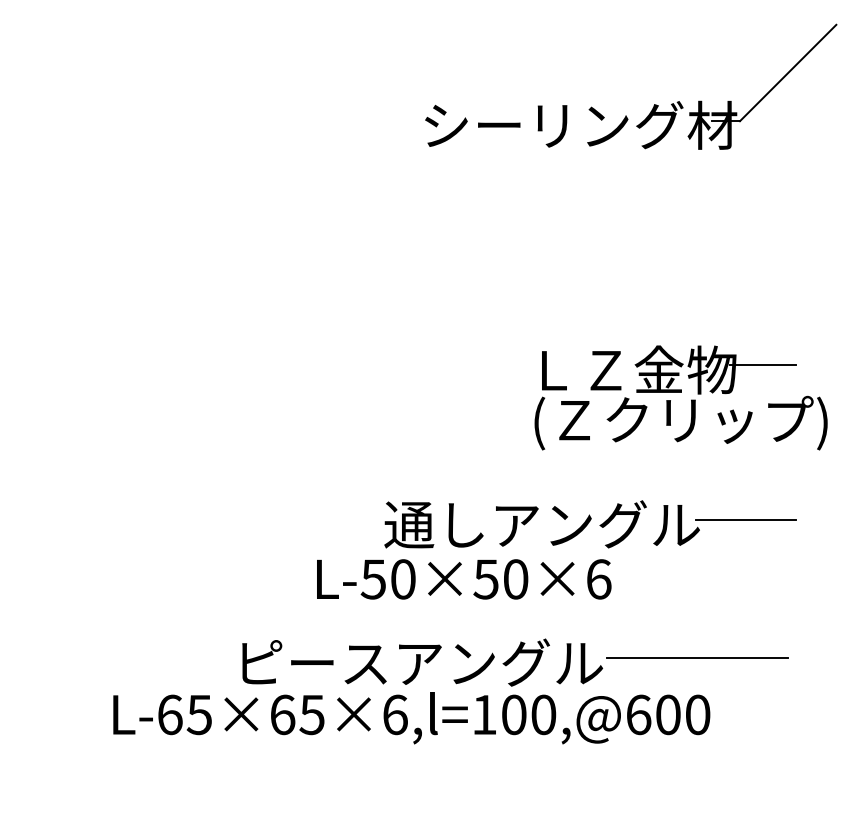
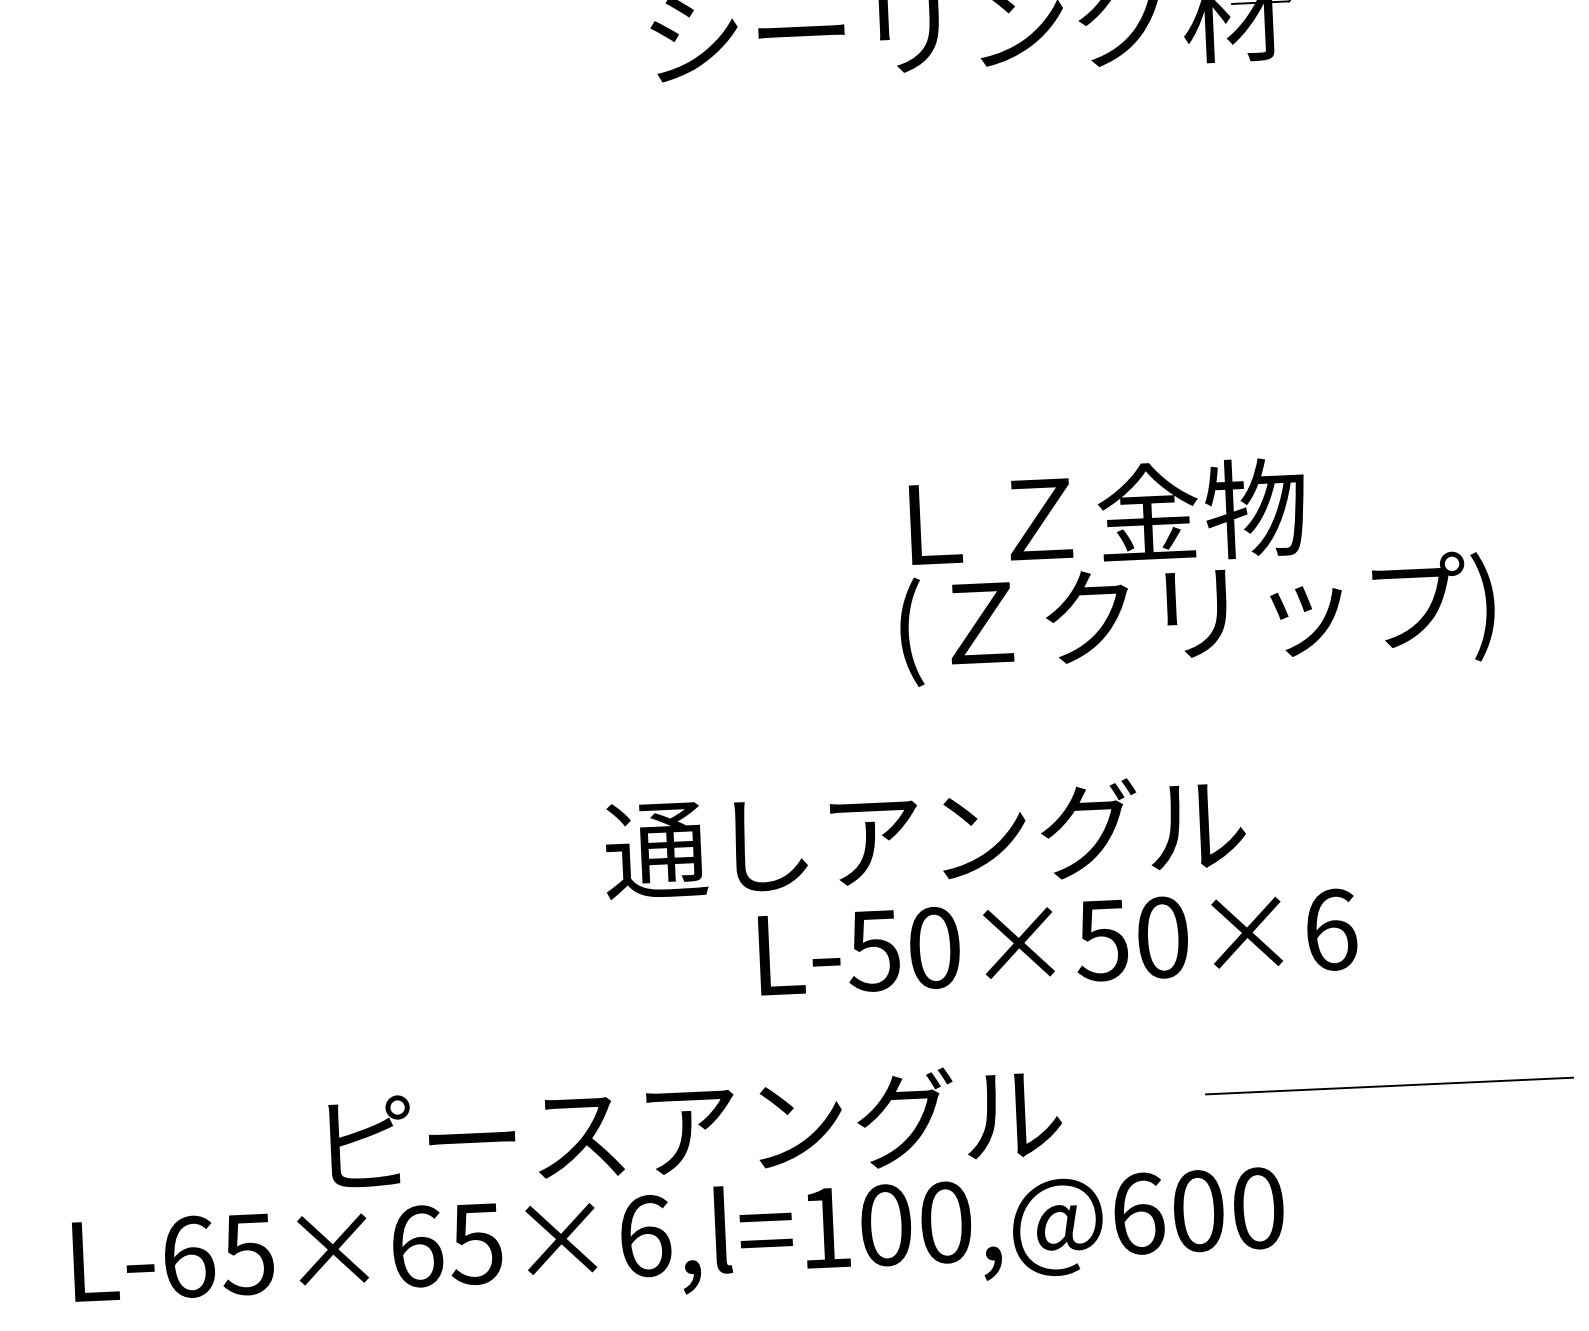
line: (762, 365) -> (1357, 494), removed
line: (745, 520) -> (1336, 810), removed
text: (464, 579) -> (1058, 942), moved
line: (697, 657) -> (1390, 1085), moved

